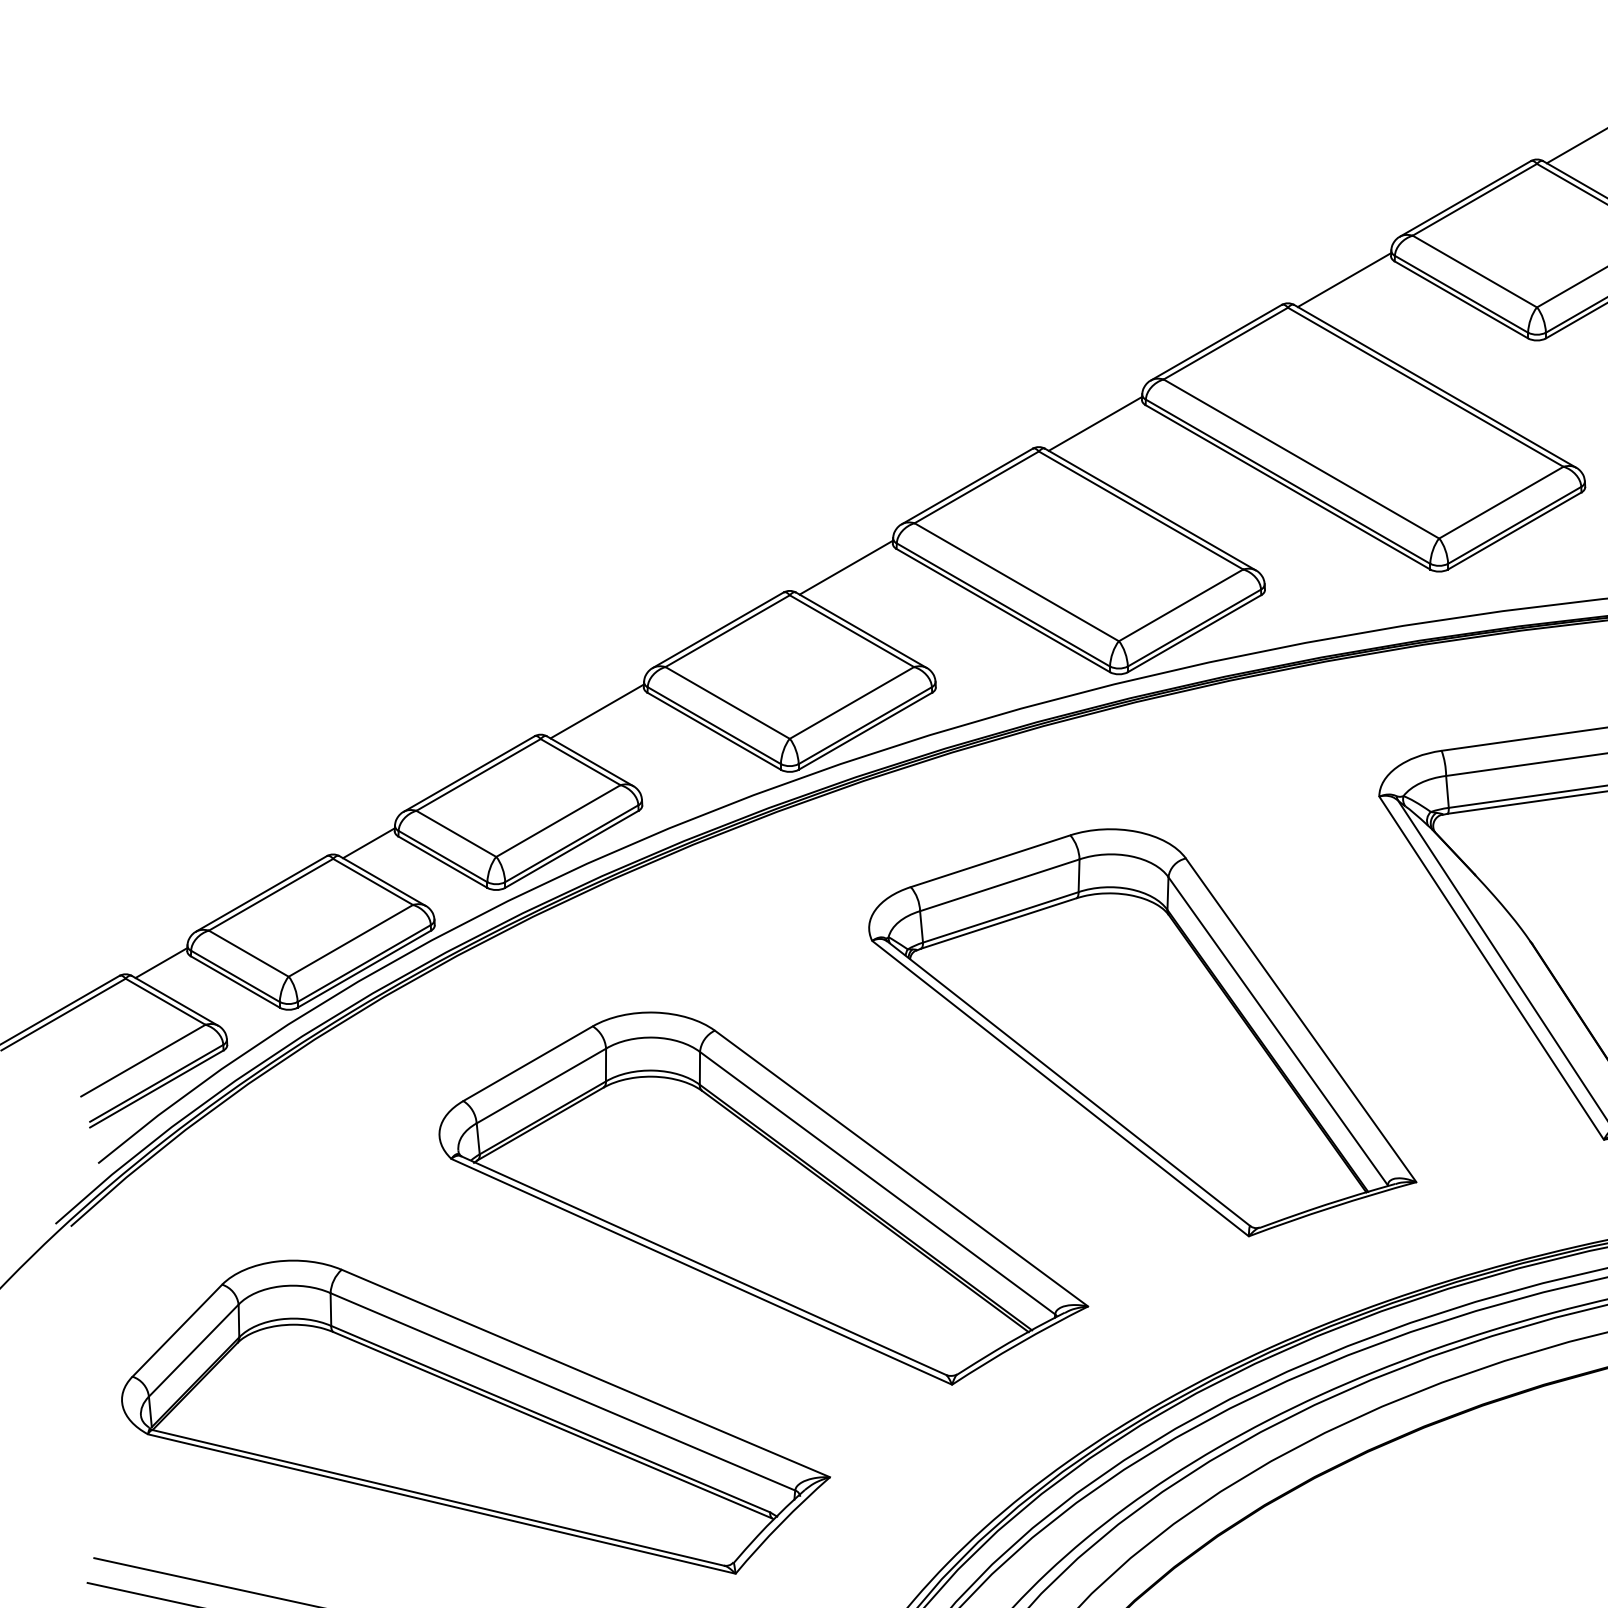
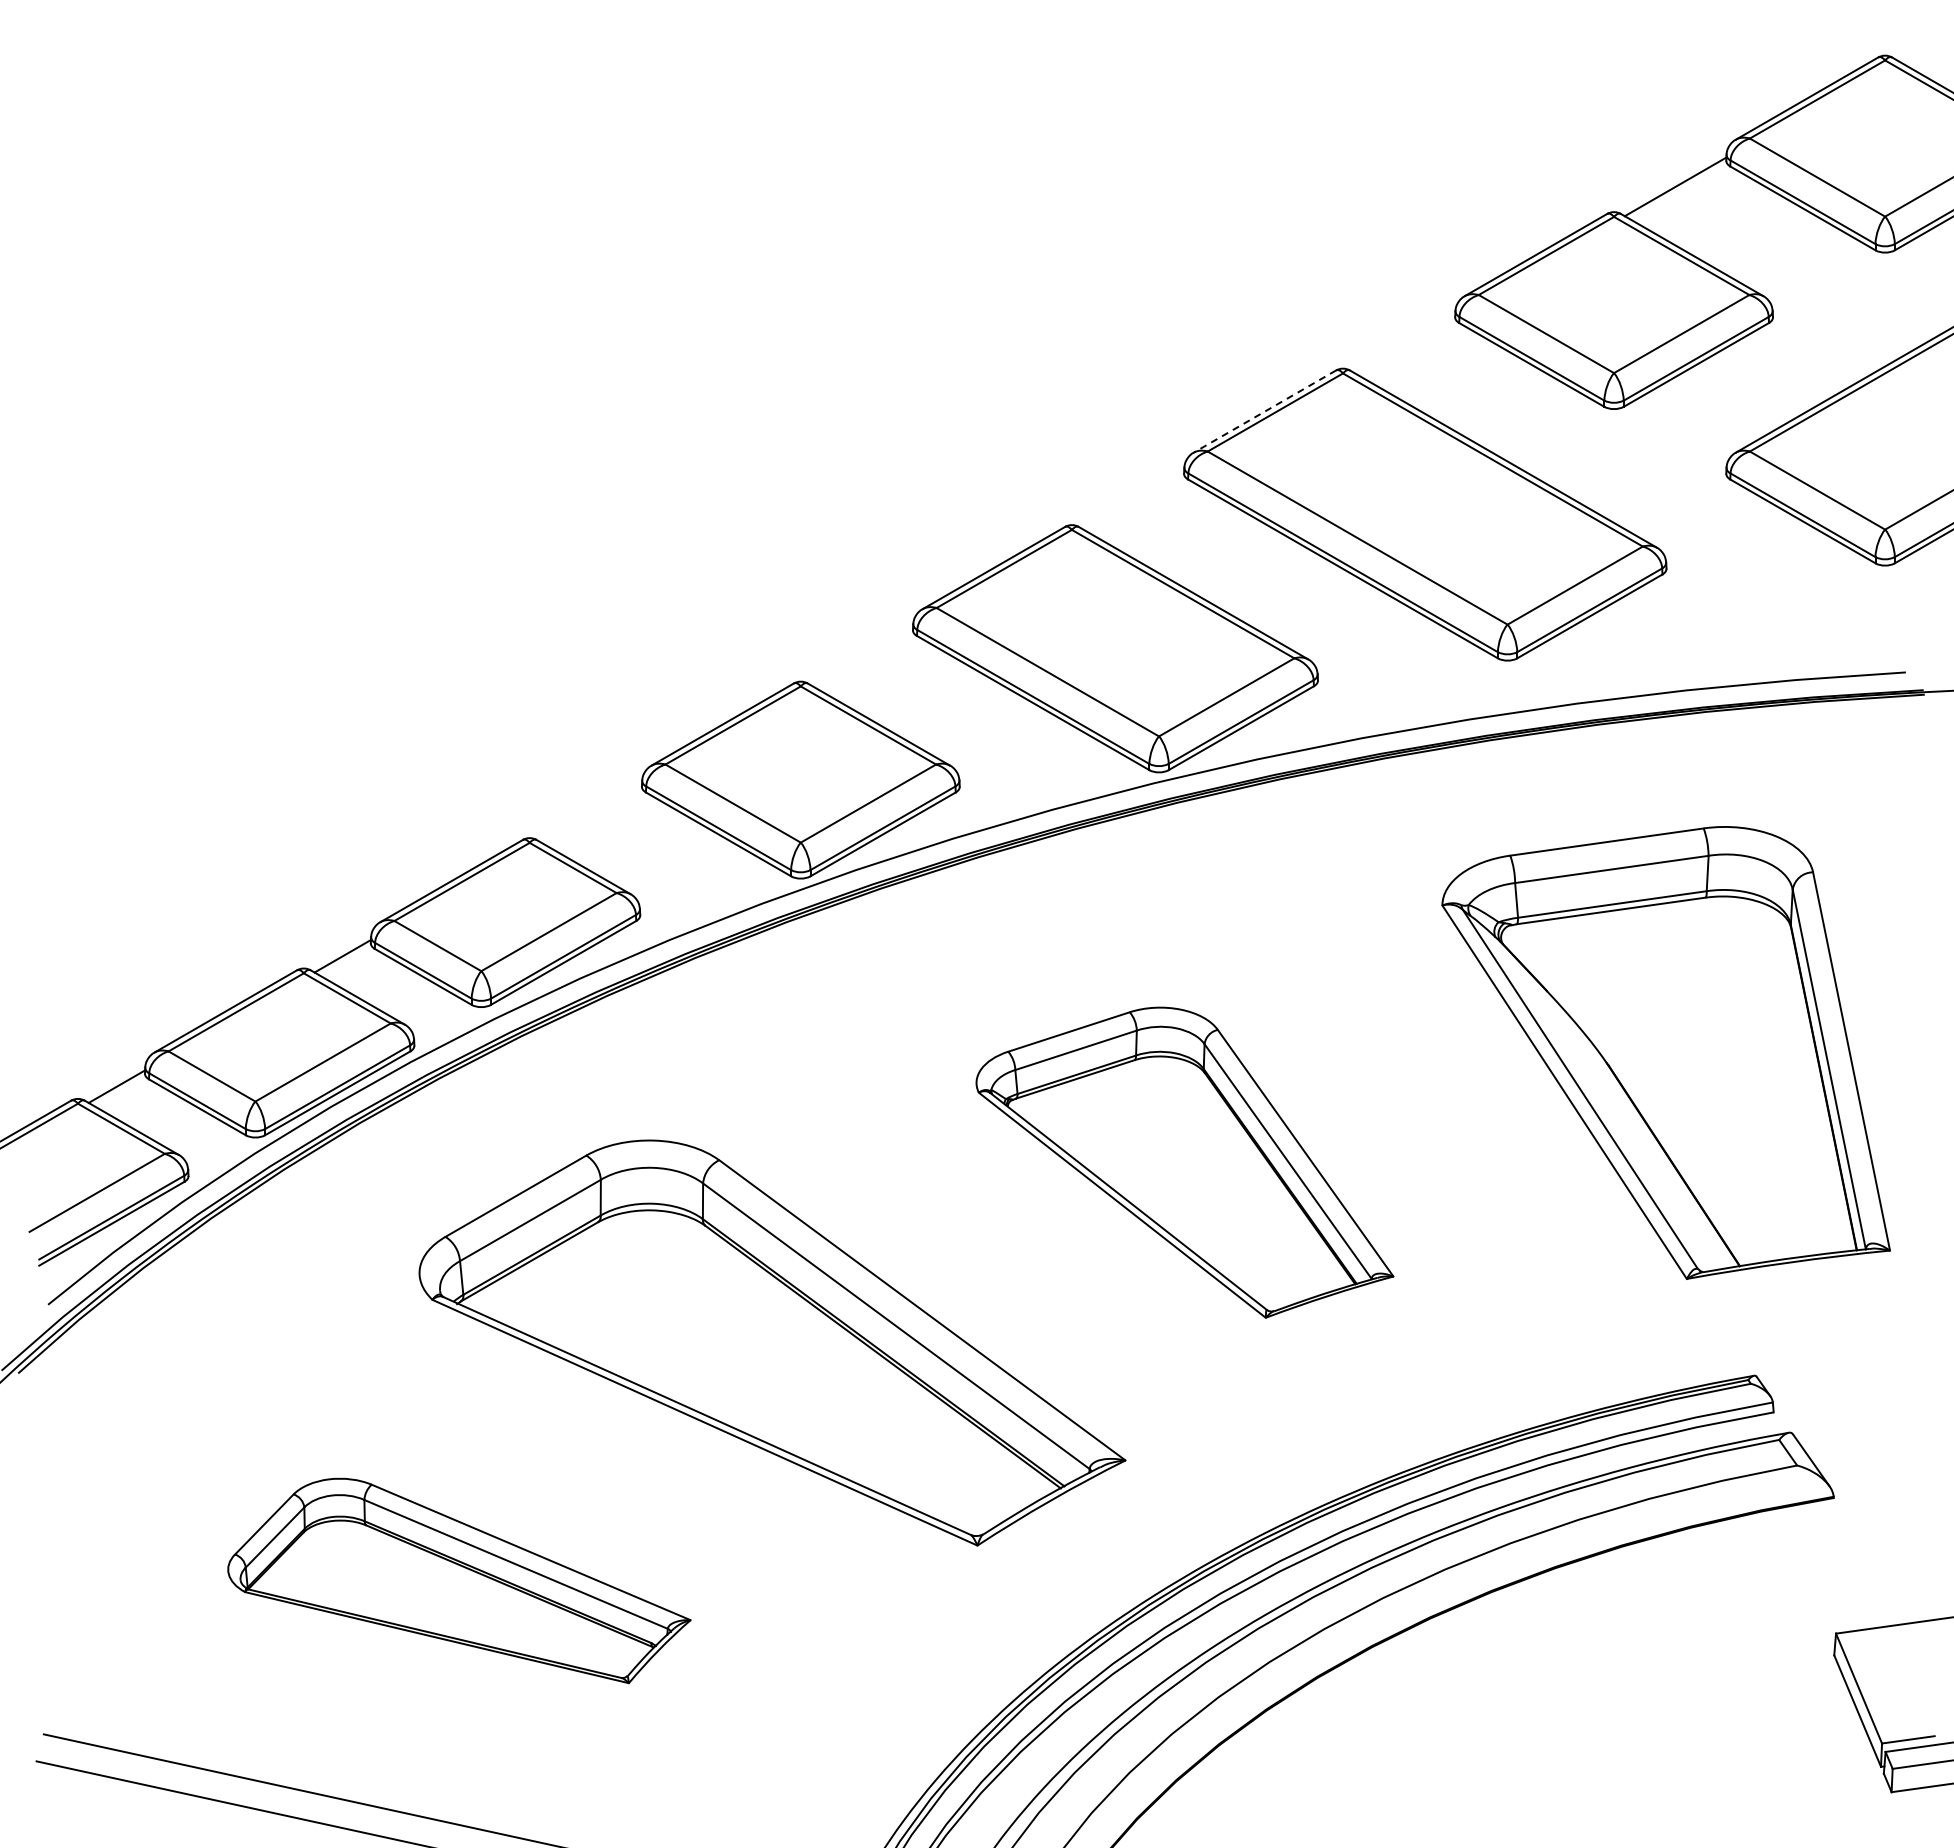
line: (1344, 280) -> (1404, 343), removed
line: (1215, 342) -> (1264, 411), solid -> dashed
line: (1095, 423) -> (1133, 499), removed
line: (846, 567) -> (862, 656), removed
line: (597, 711) -> (591, 812), removed
part: (1142, 1032) -> (1184, 1162), size x0.7
part: (476, 1416) -> (459, 1580), size x0.6

